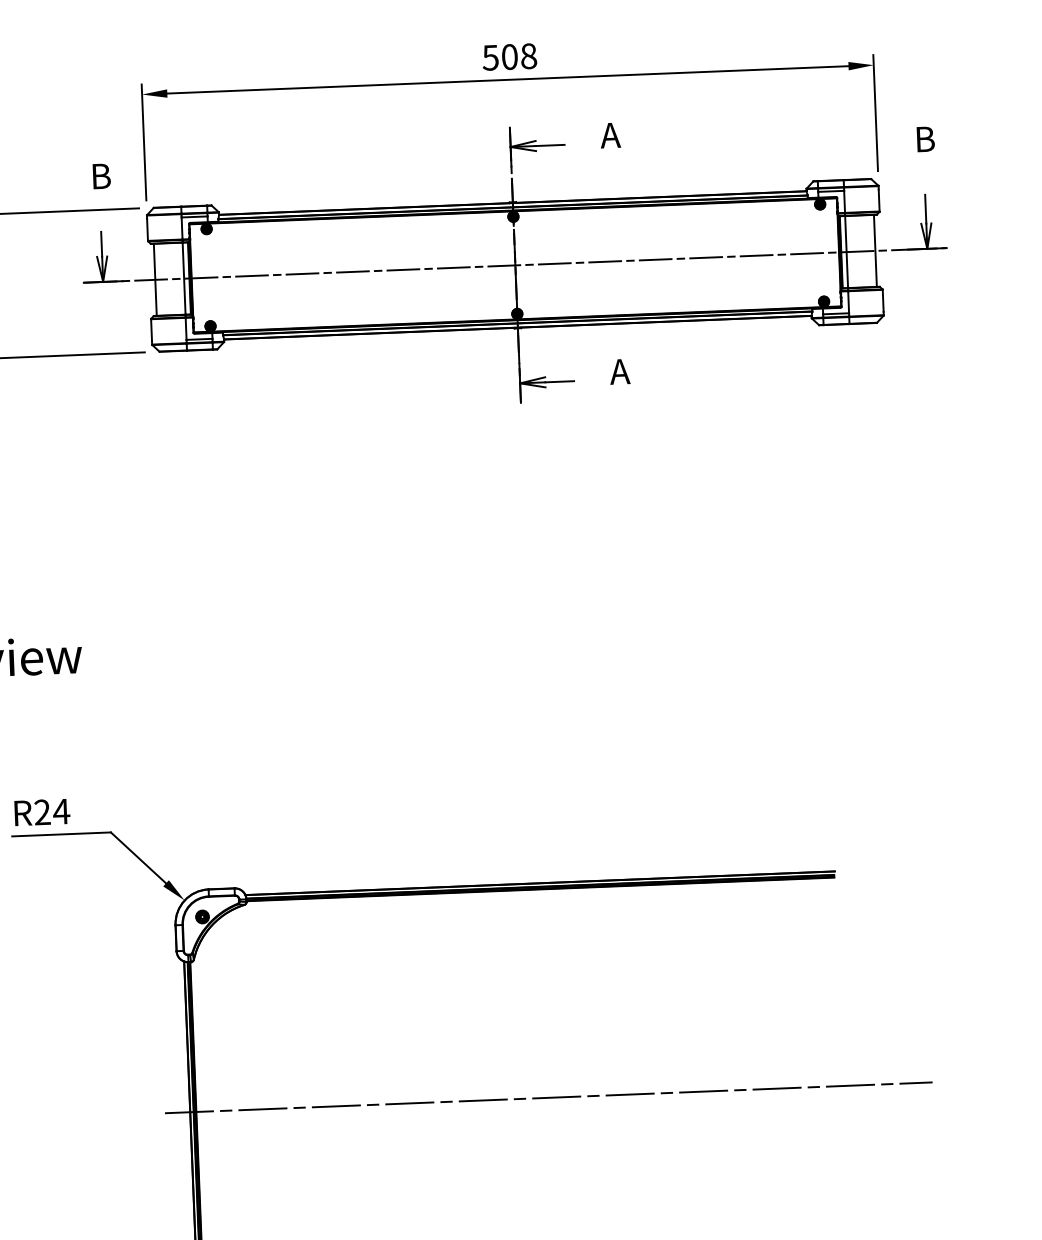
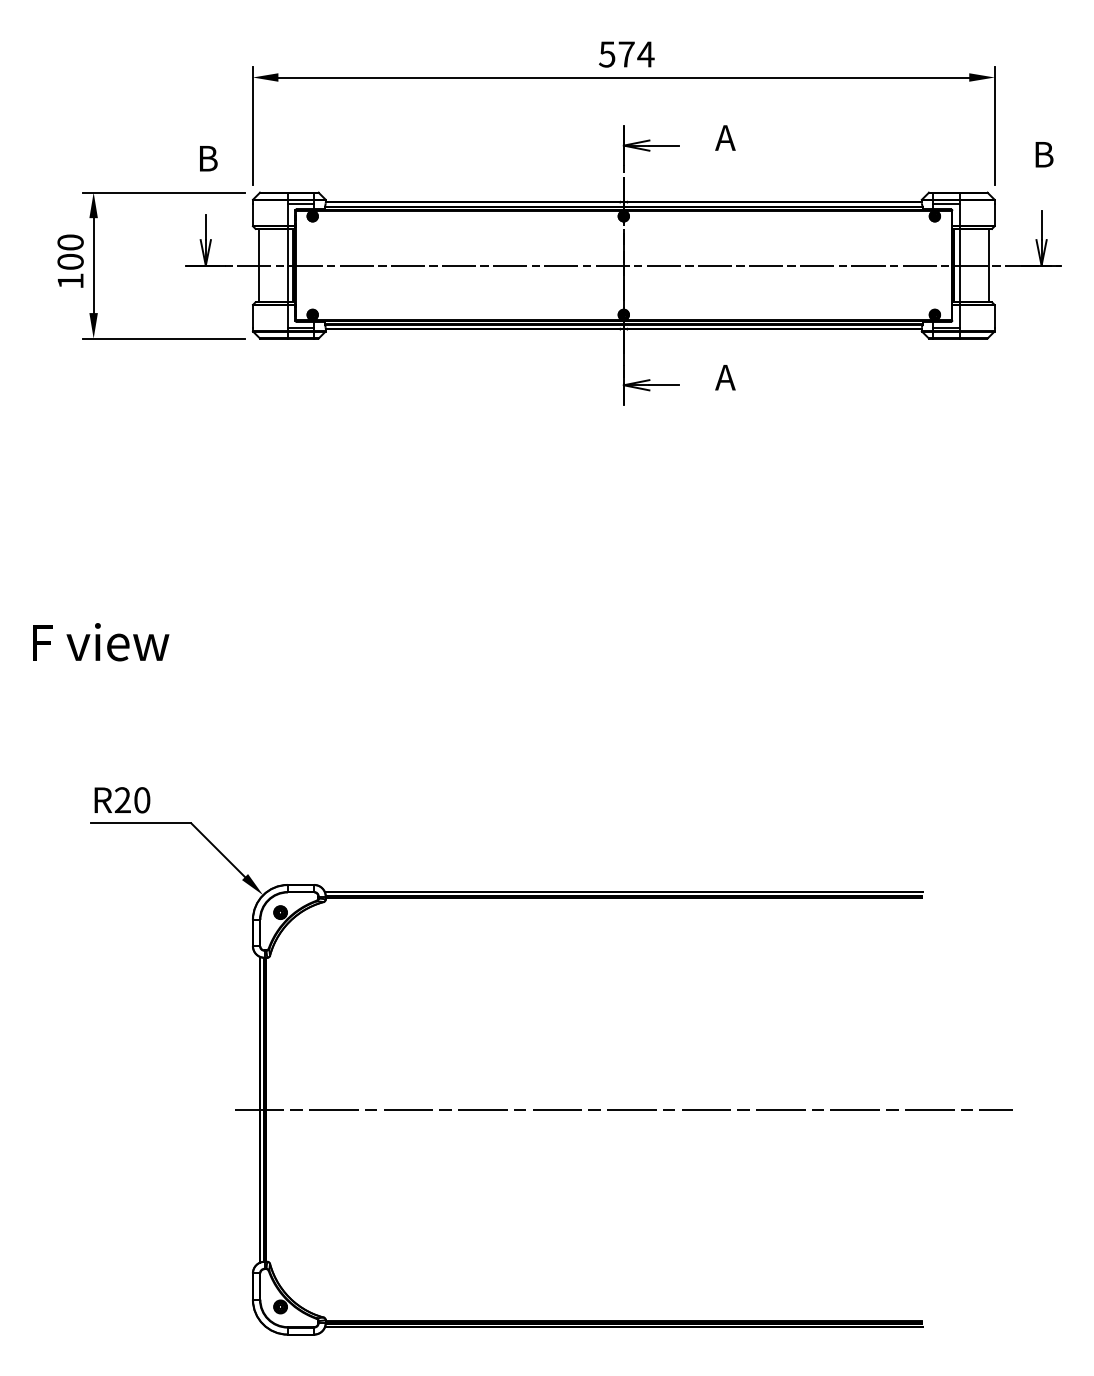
text: (519, 56) -> (636, 54), 508 -> 574
text: (60, 811) -> (141, 800), R24 -> R20

